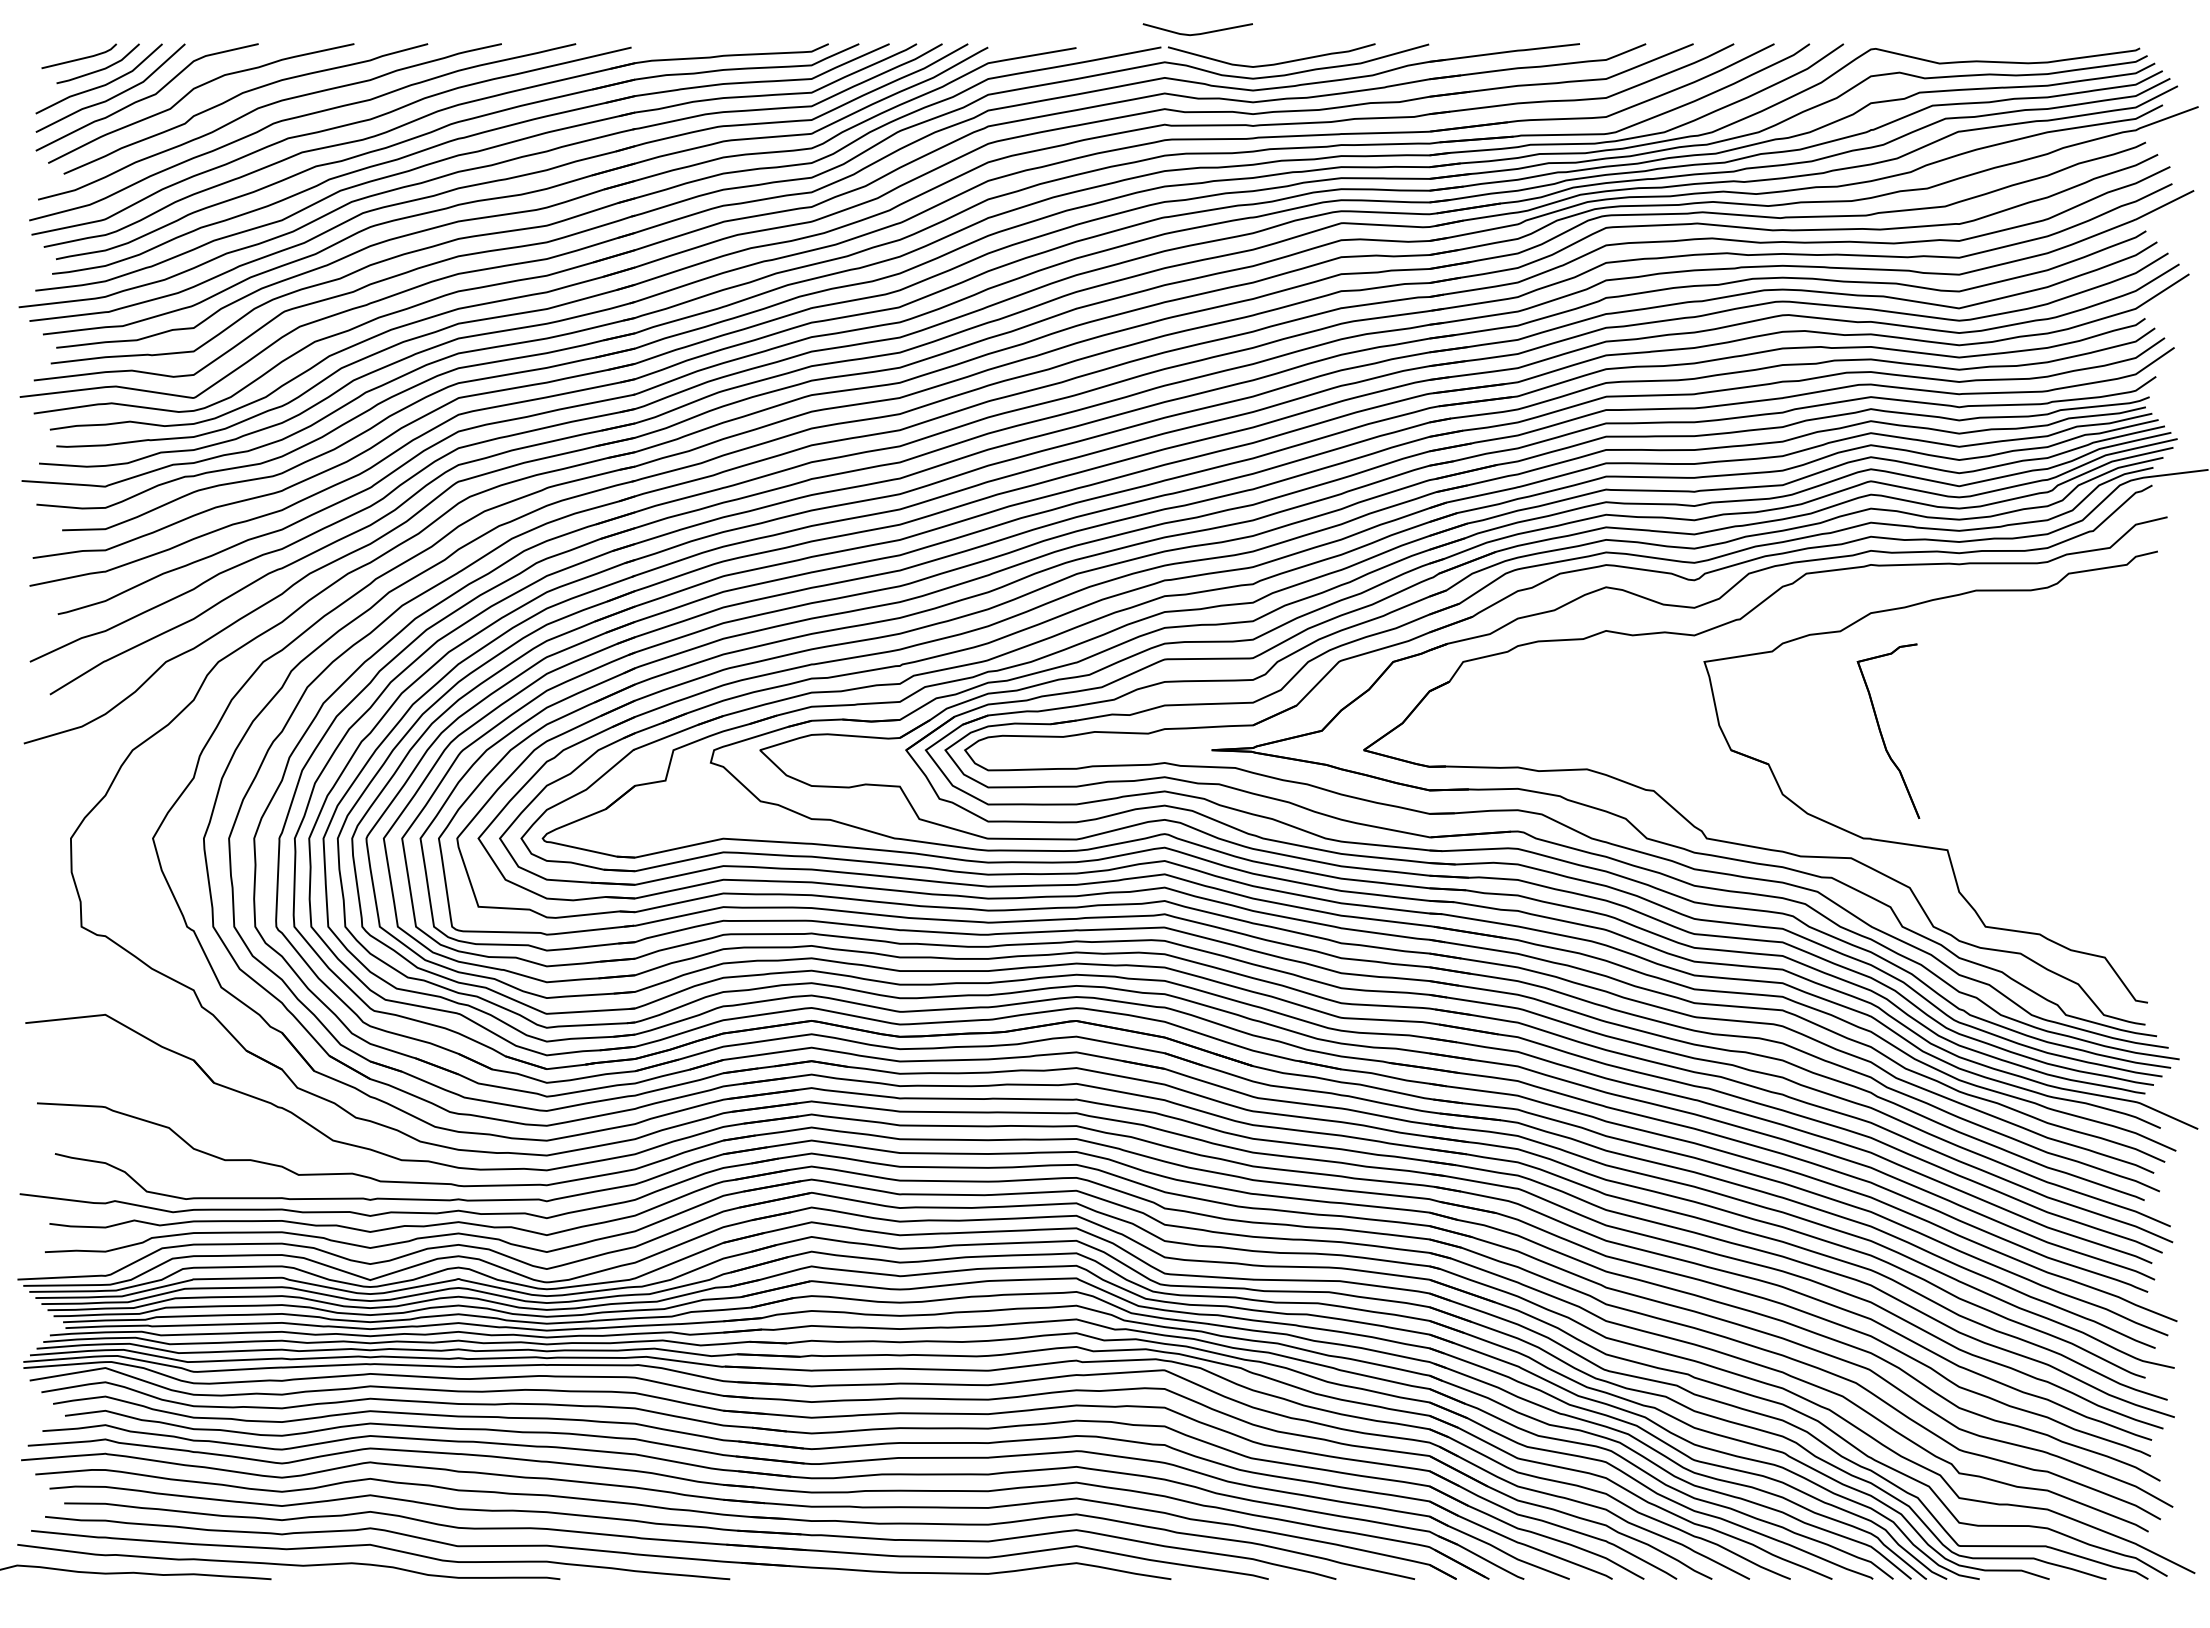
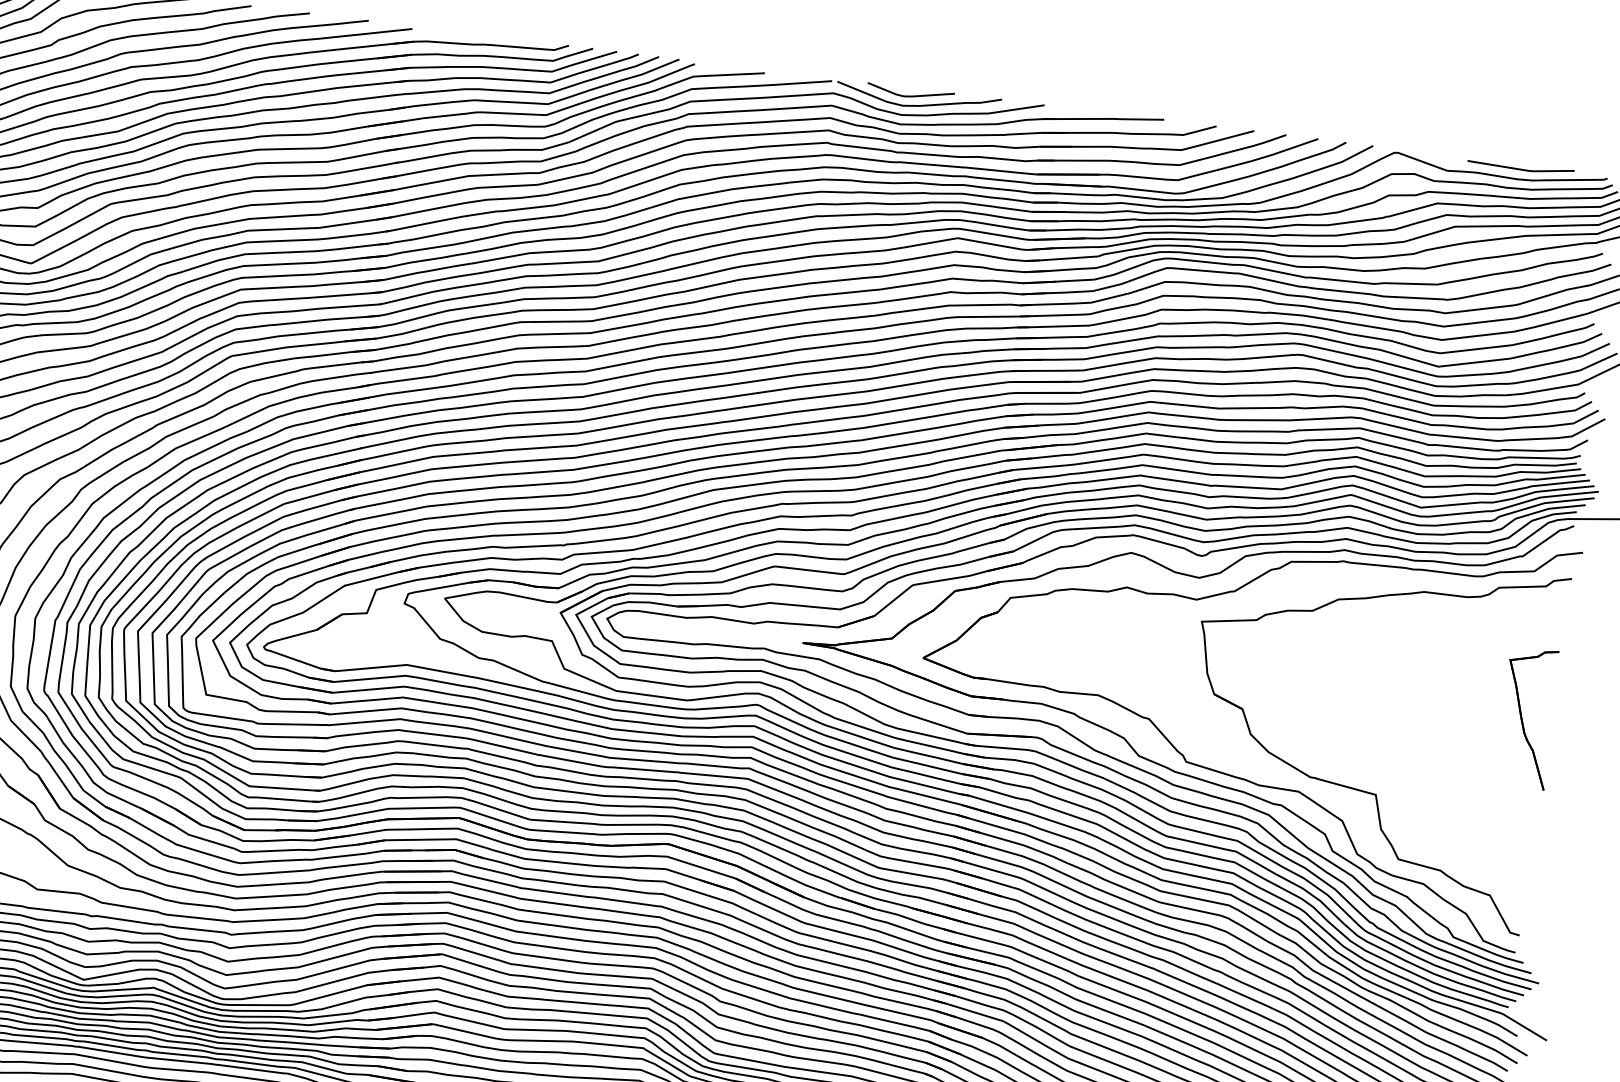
line: (1197, 33) -> (910, 95), moved
line: (2030, 49) -> (1520, 168), added
part: (1881, 731) -> (1522, 717), moved

